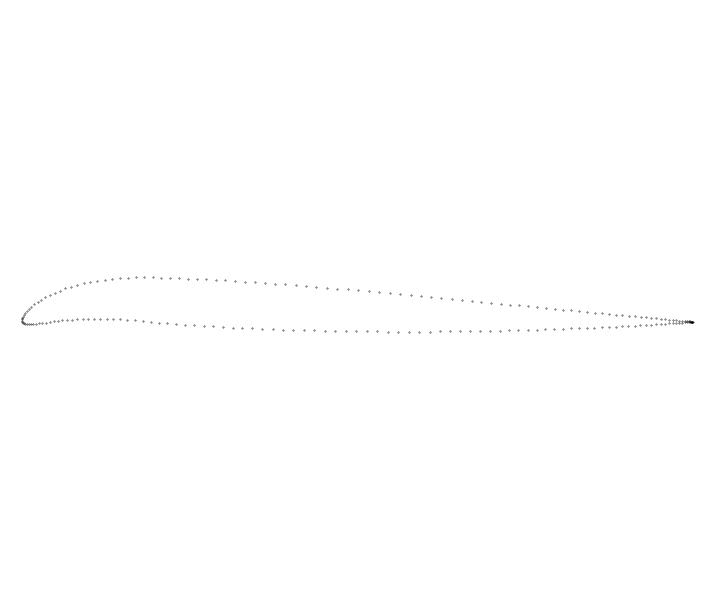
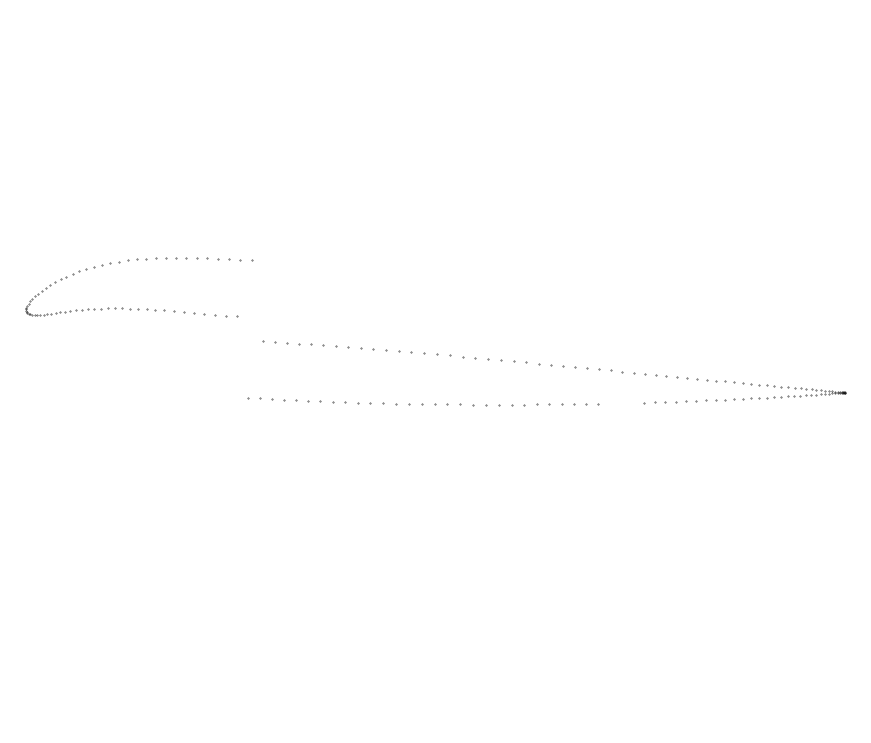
part: (113, 318) -> (138, 308), moved
part: (509, 330) -> (621, 403), removed

